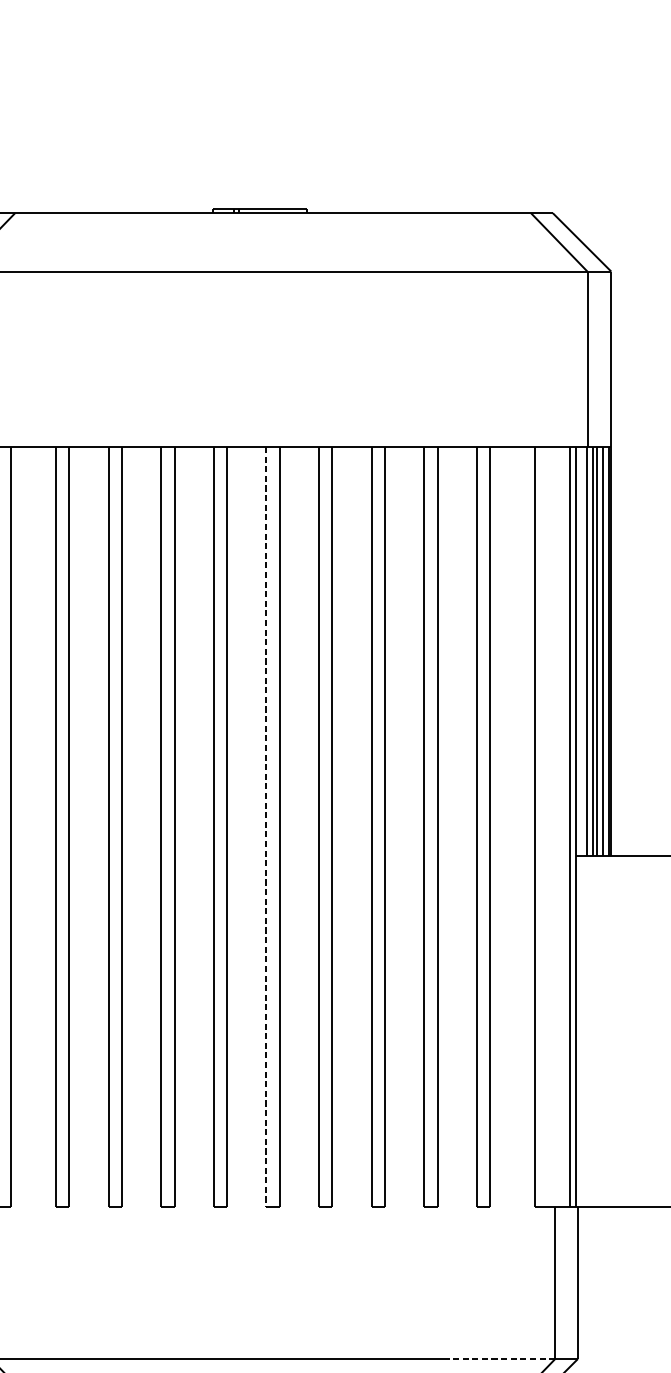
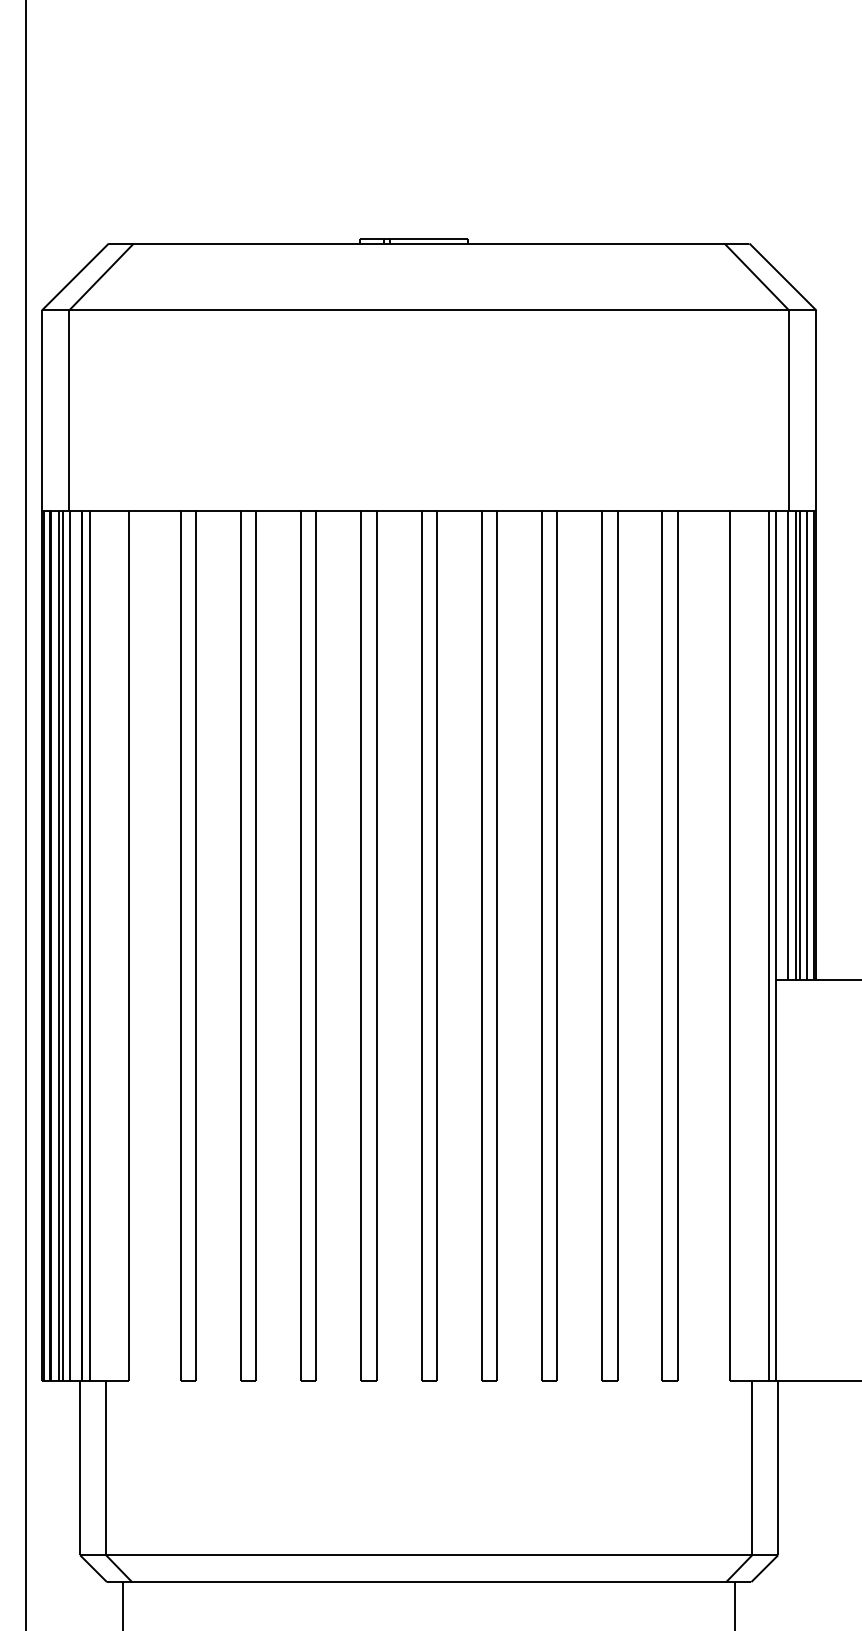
line: (266, 827) -> (421, 946), dashed -> solid
line: (500, 1359) -> (689, 1555), dashed -> solid

